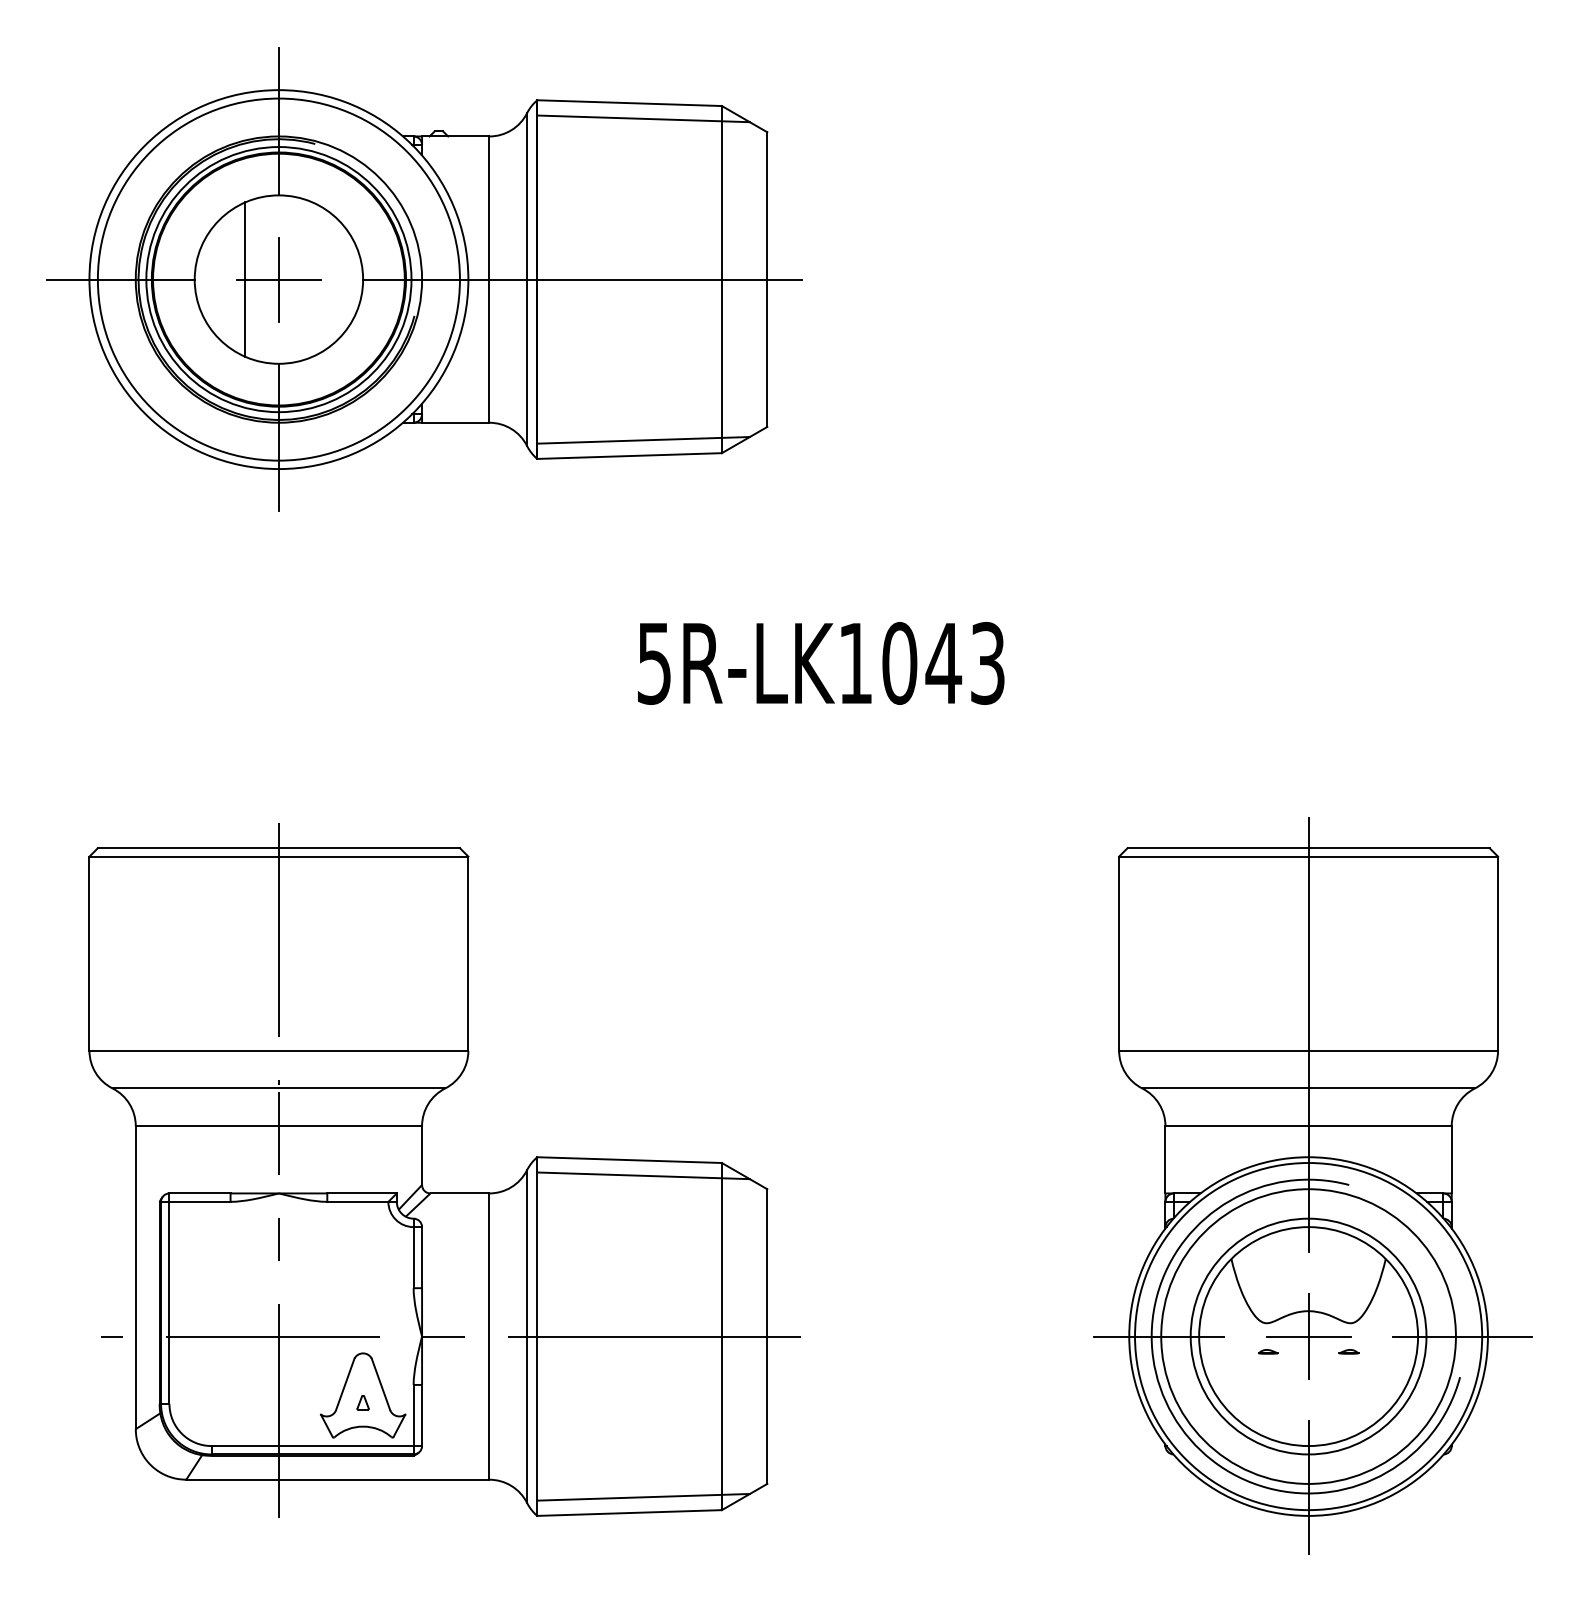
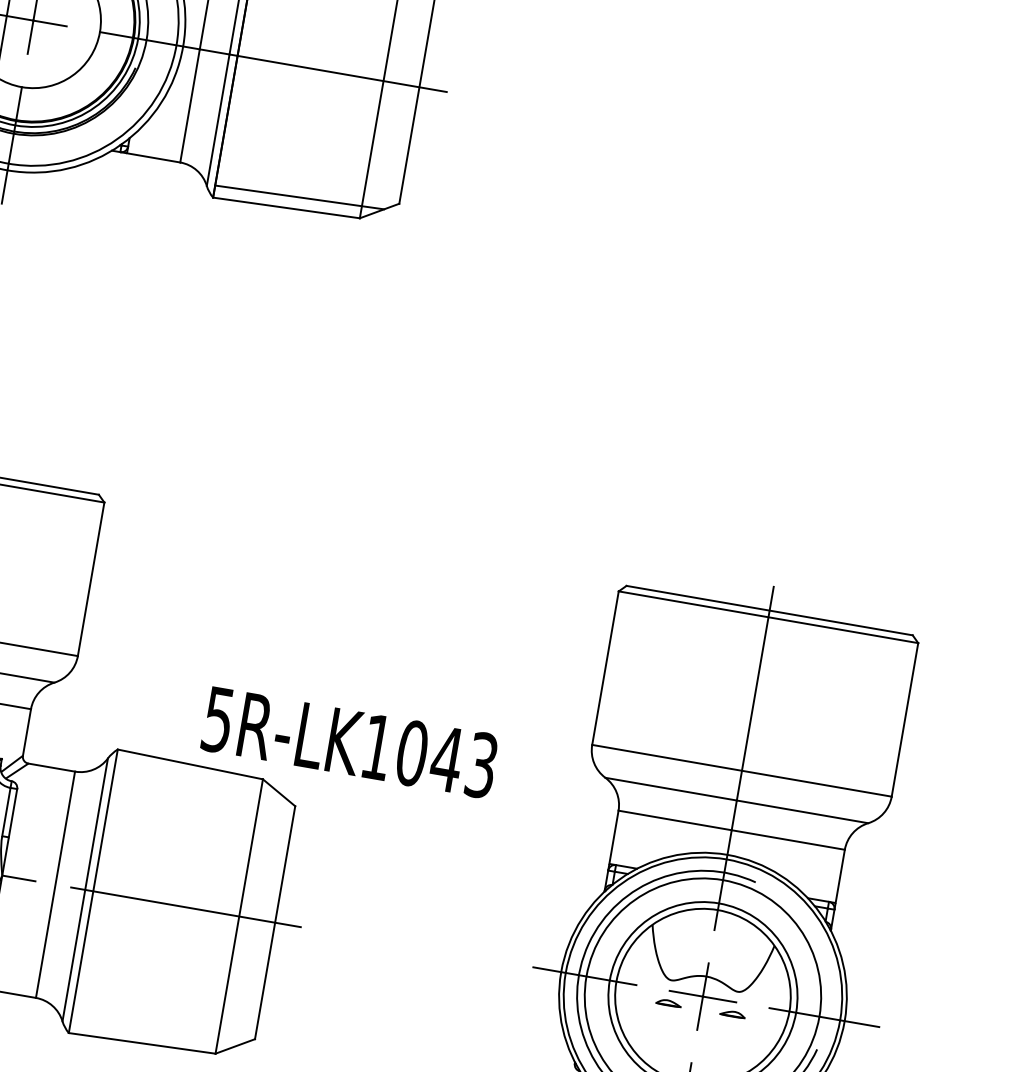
text: (821, 663) -> (350, 742), moved
line: (643, 1175) -> (199, 778), removed
part: (1268, 1351) -> (669, 1002), size x1.6
part: (1348, 1351) -> (732, 1013), size x1.6
line: (643, 1496) -> (155, 1032), removed

